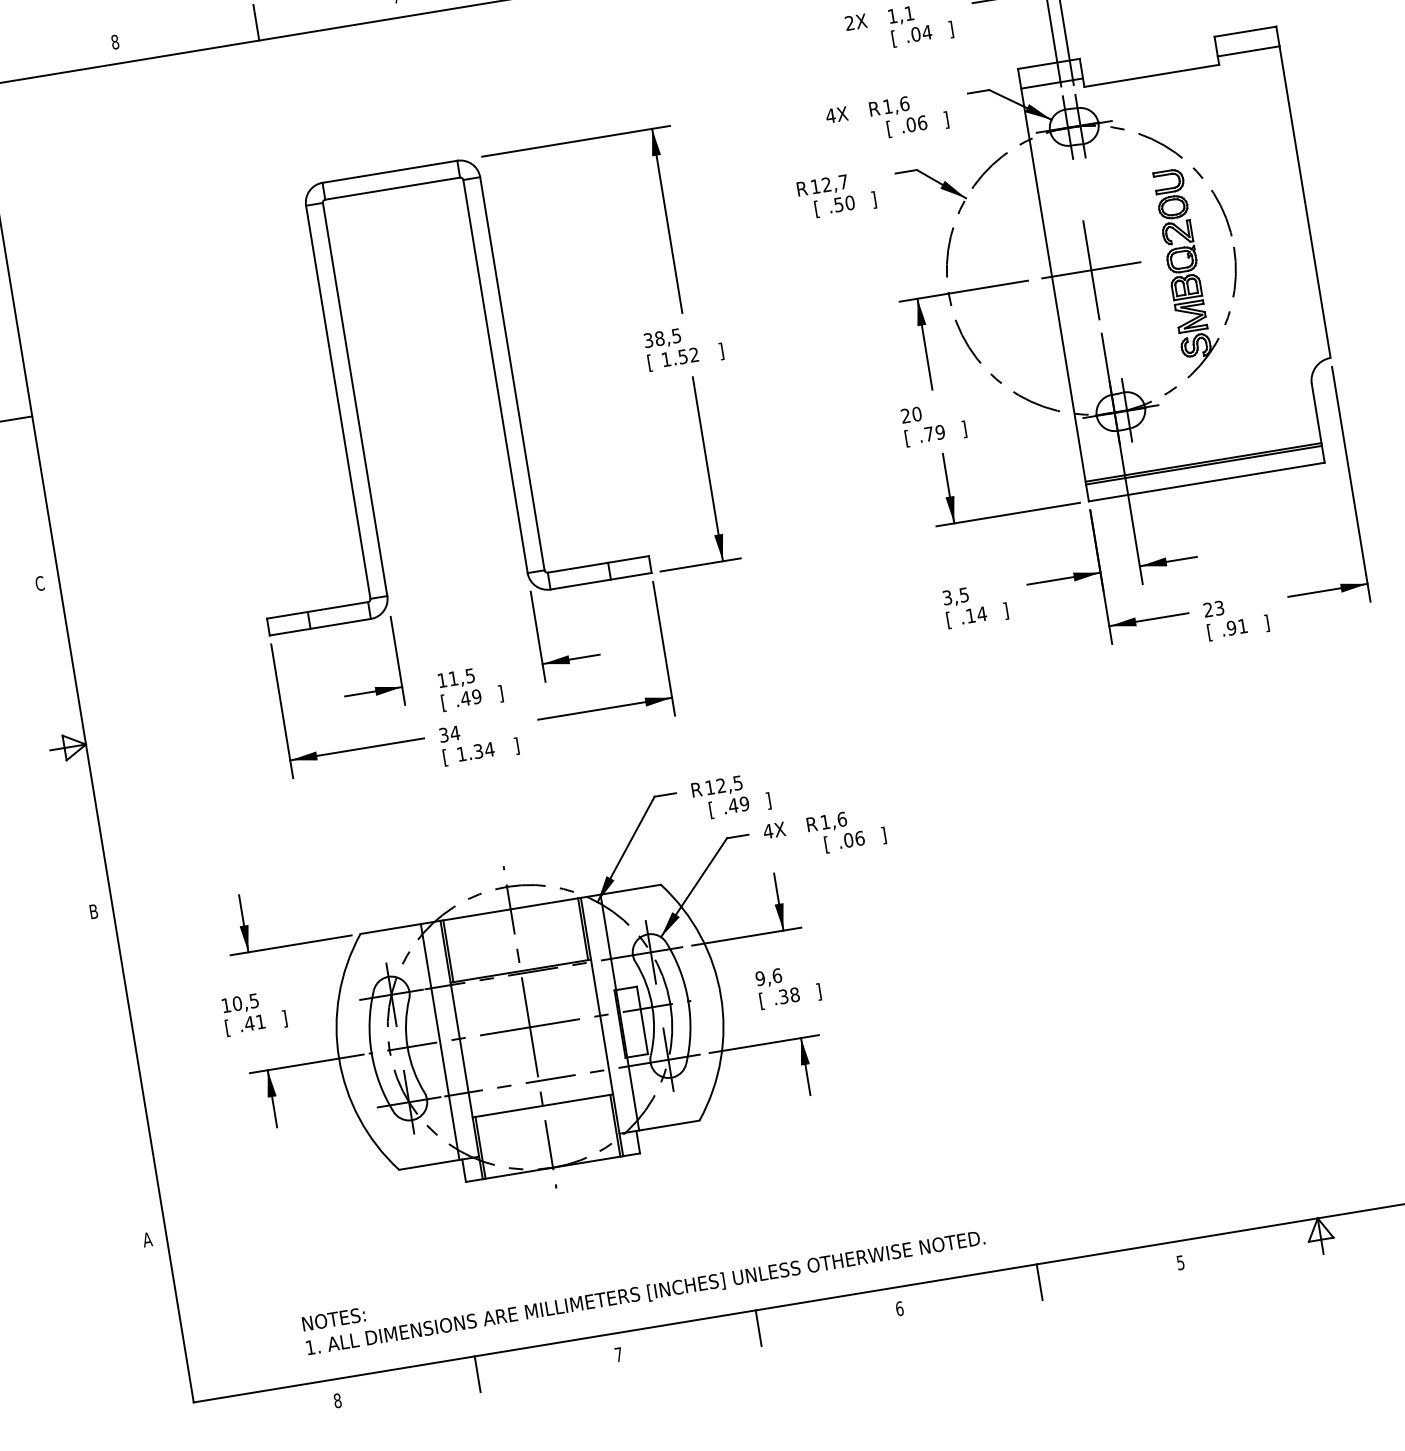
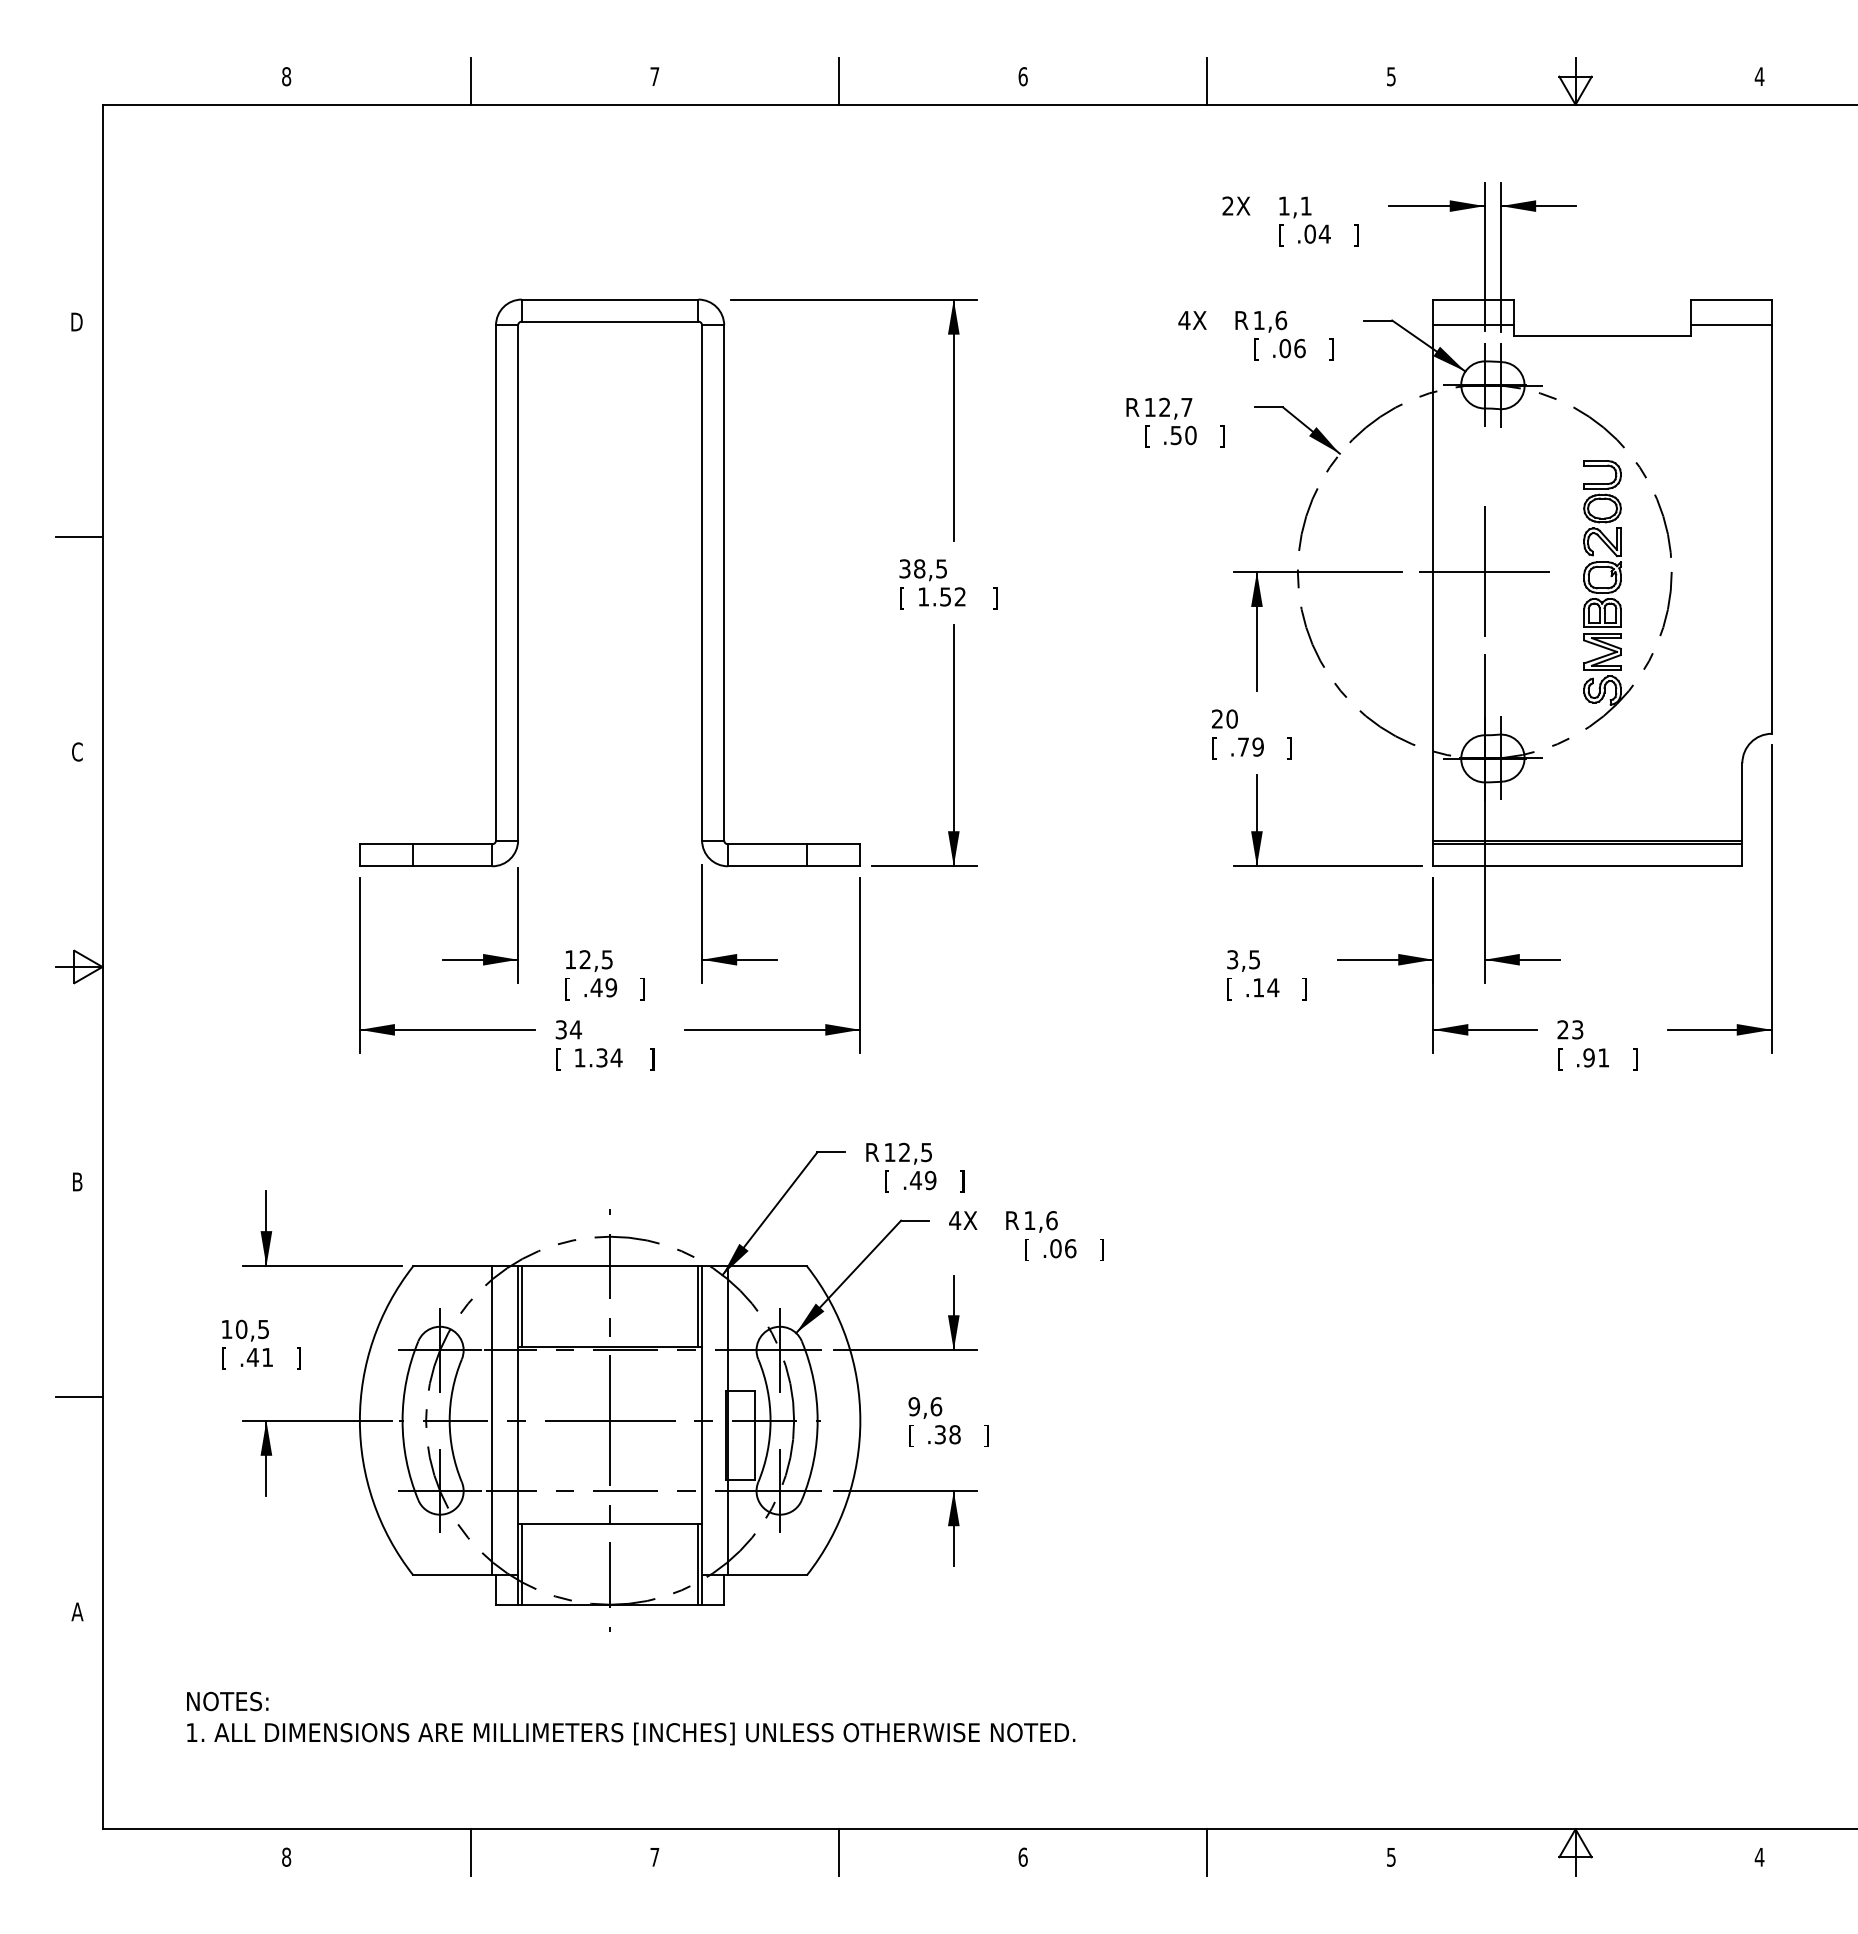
text: (452, 678) -> (584, 959), 11,5 -> 12,5
line: (121, 1075) -> (78, 1396), added
text: (644, 1281) -> (631, 1718), moved

